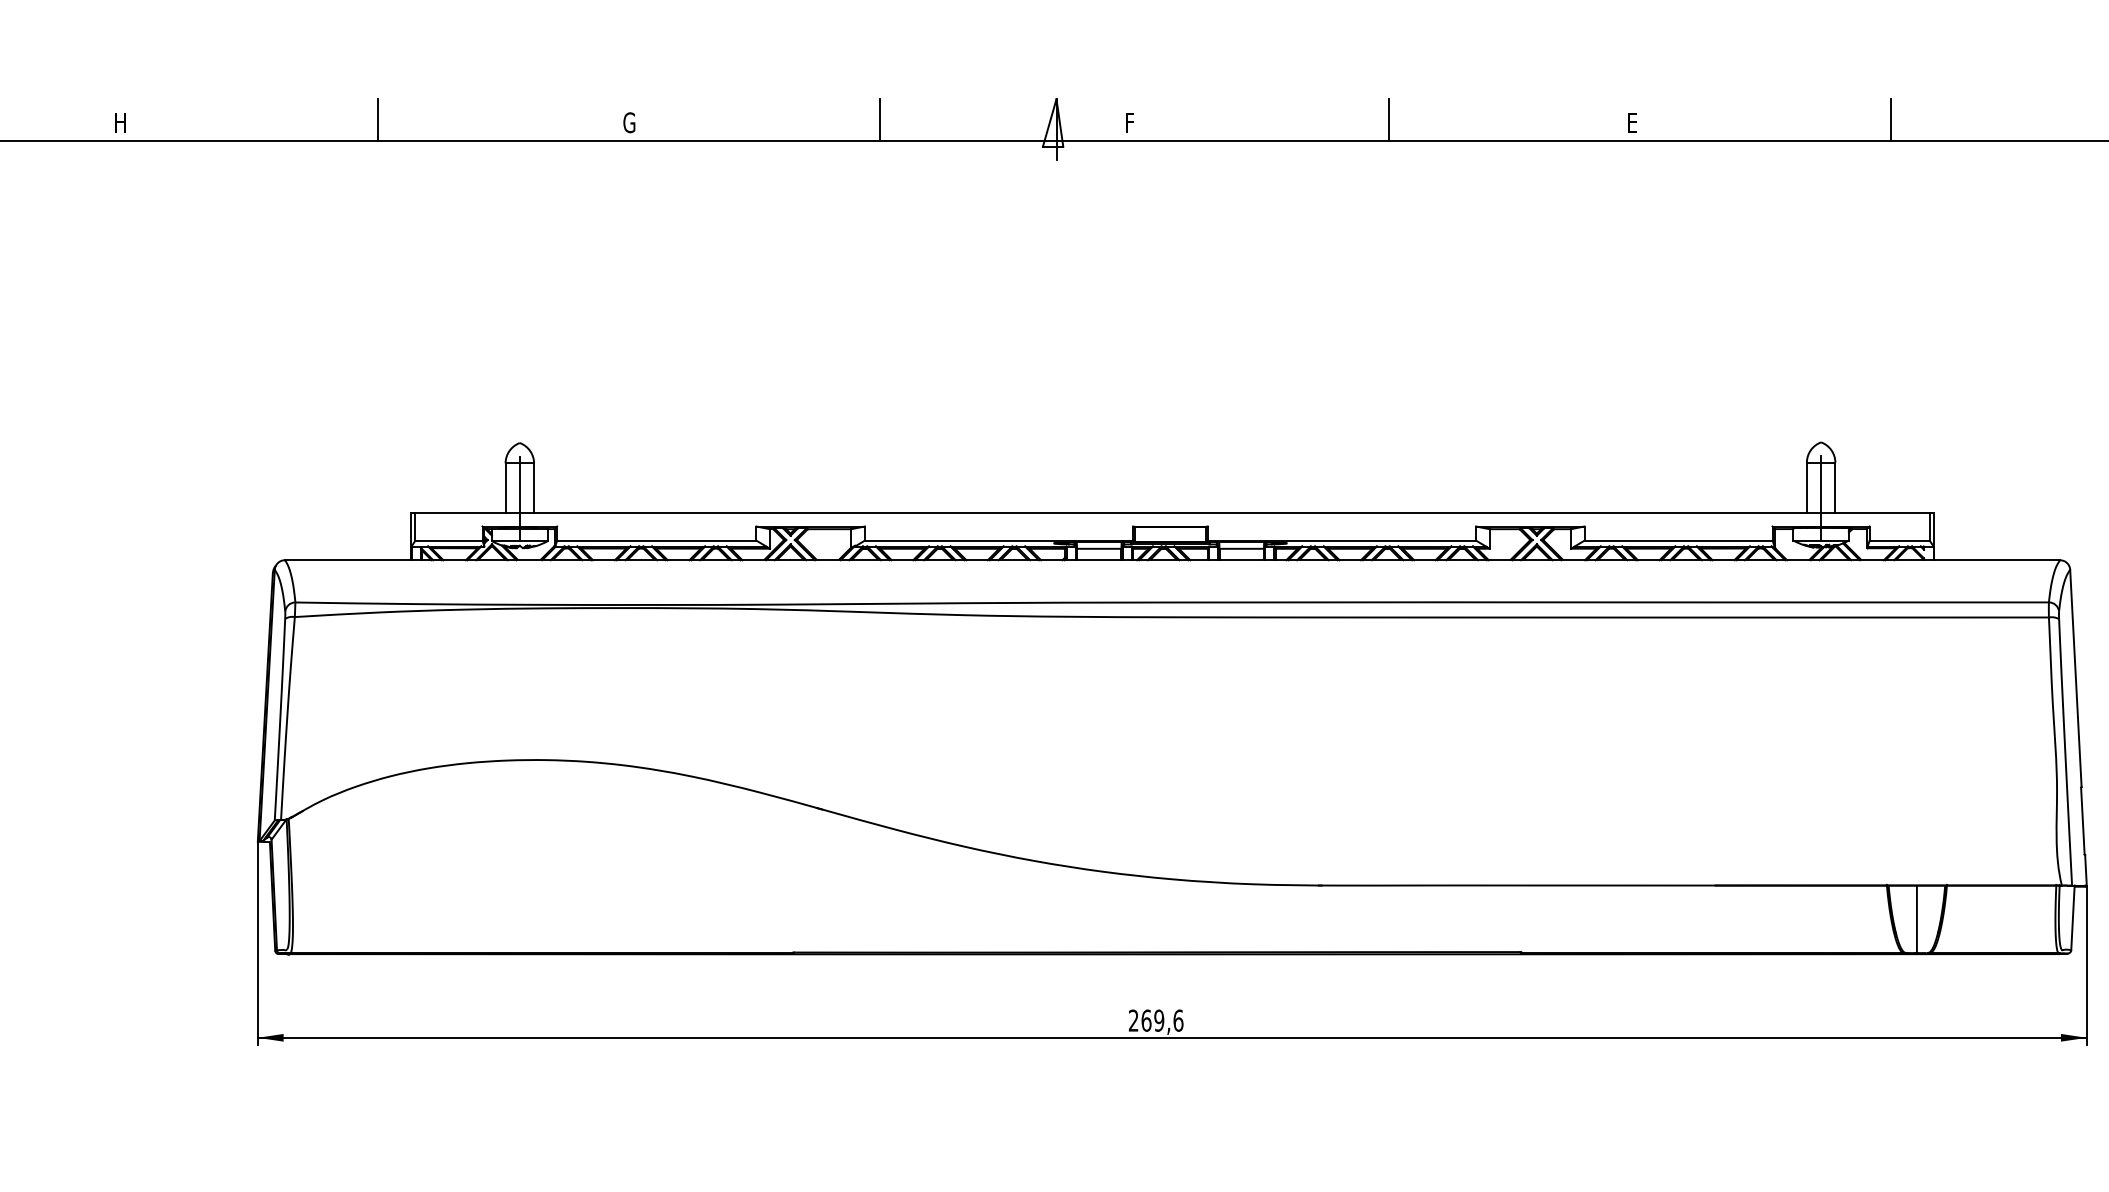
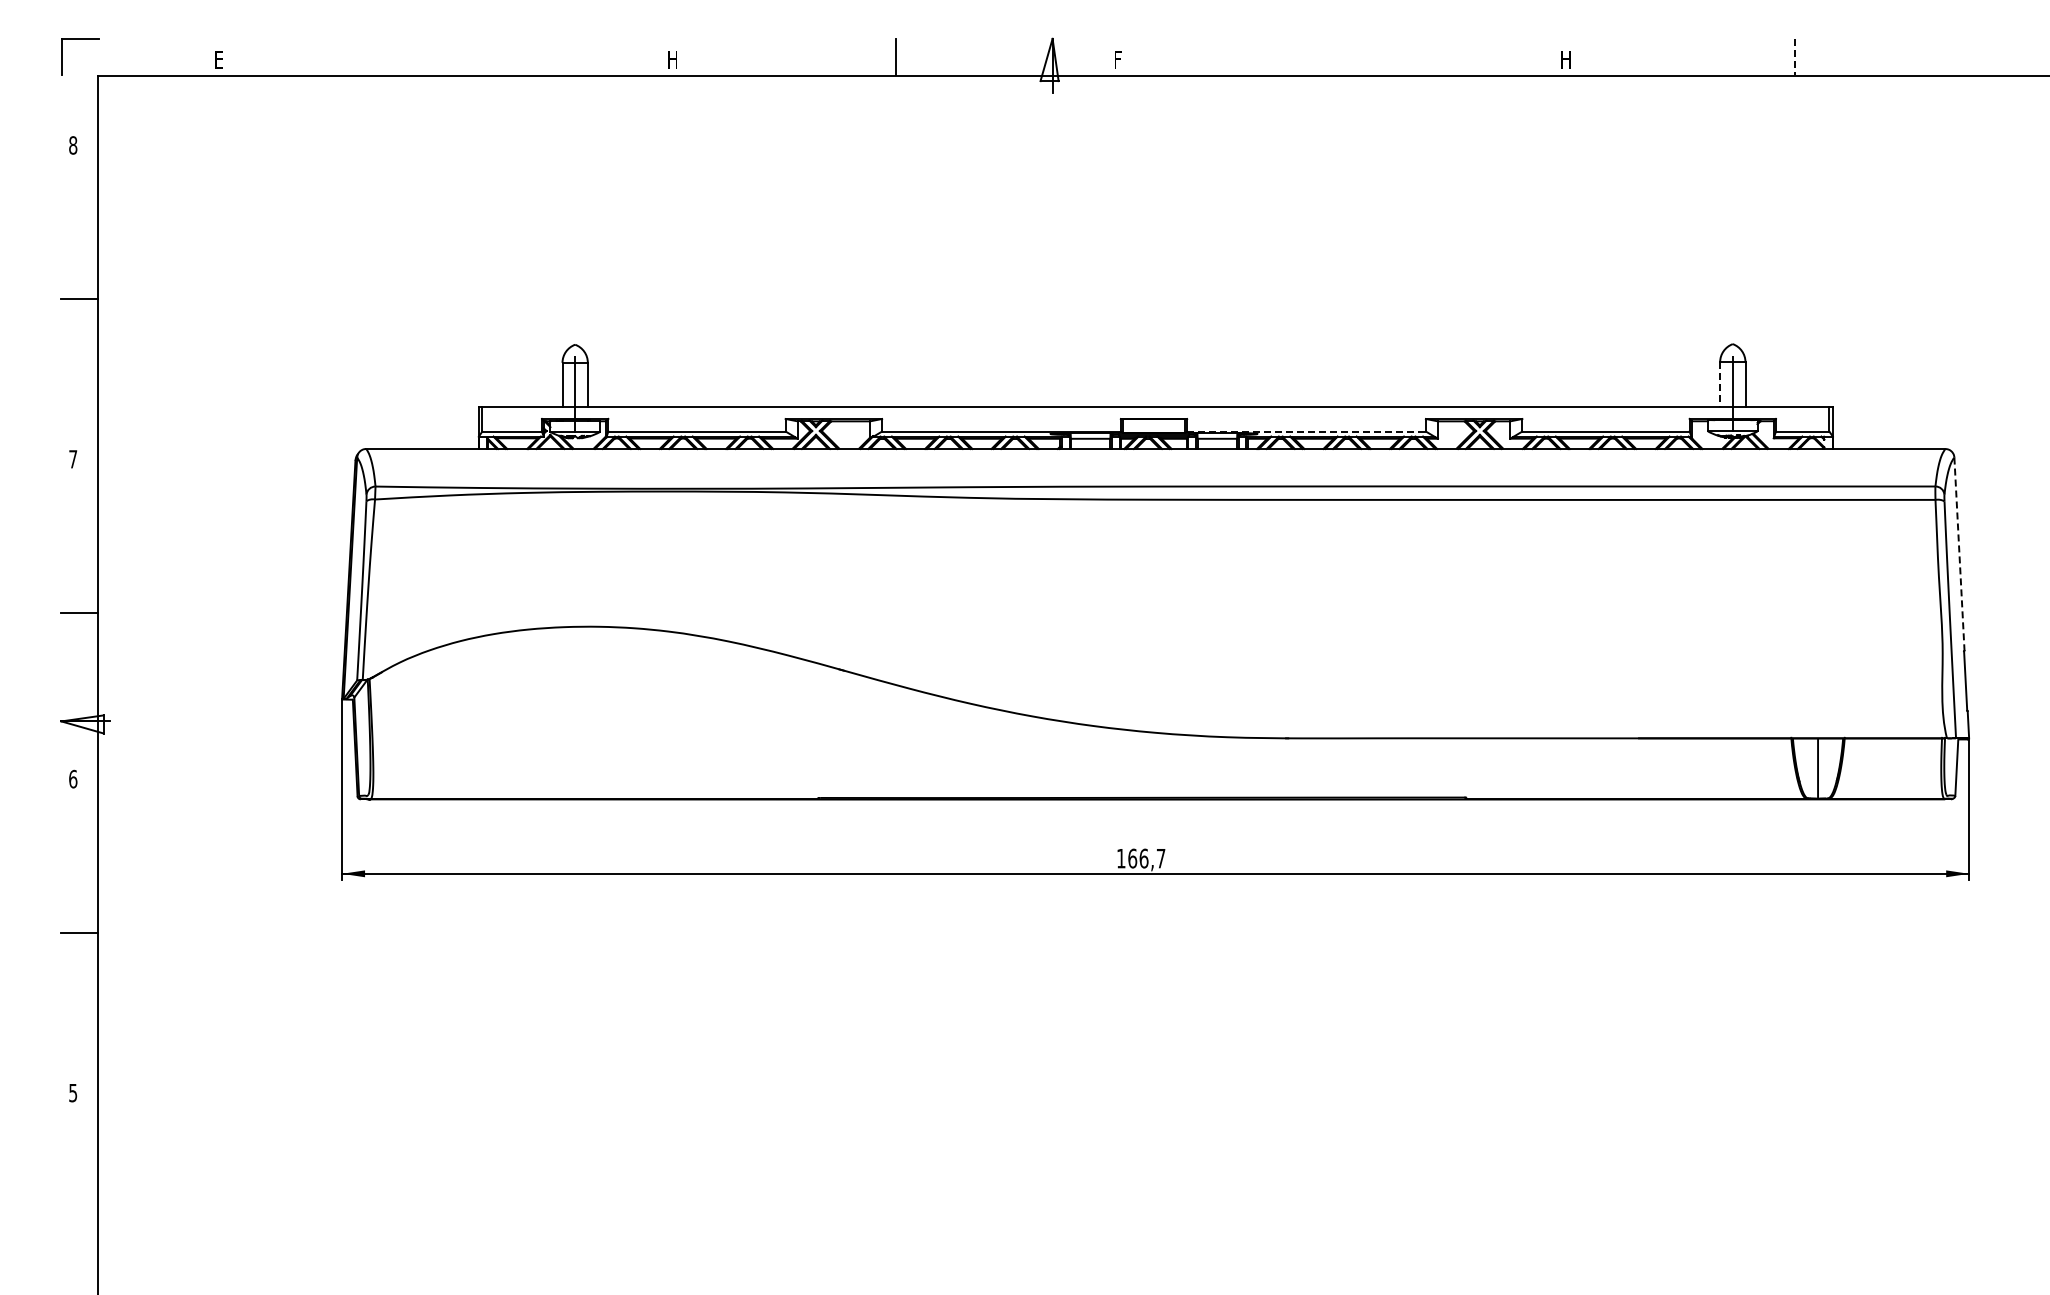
line: (378, 119) -> (449, 56), removed
line: (1389, 119) -> (1348, 56), removed
line: (1890, 120) -> (1794, 57), solid -> dashed
text: (121, 122) -> (220, 59), H -> E
text: (629, 122) -> (672, 59), G -> H
text: (1634, 122) -> (1566, 59), E -> H
line: (1807, 488) -> (1720, 385), solid -> dashed
line: (1343, 540) -> (1307, 431), solid -> dashed
line: (2075, 678) -> (1959, 554), solid -> dashed
text: (1156, 1020) -> (1141, 858), 269,6 -> 166,7

